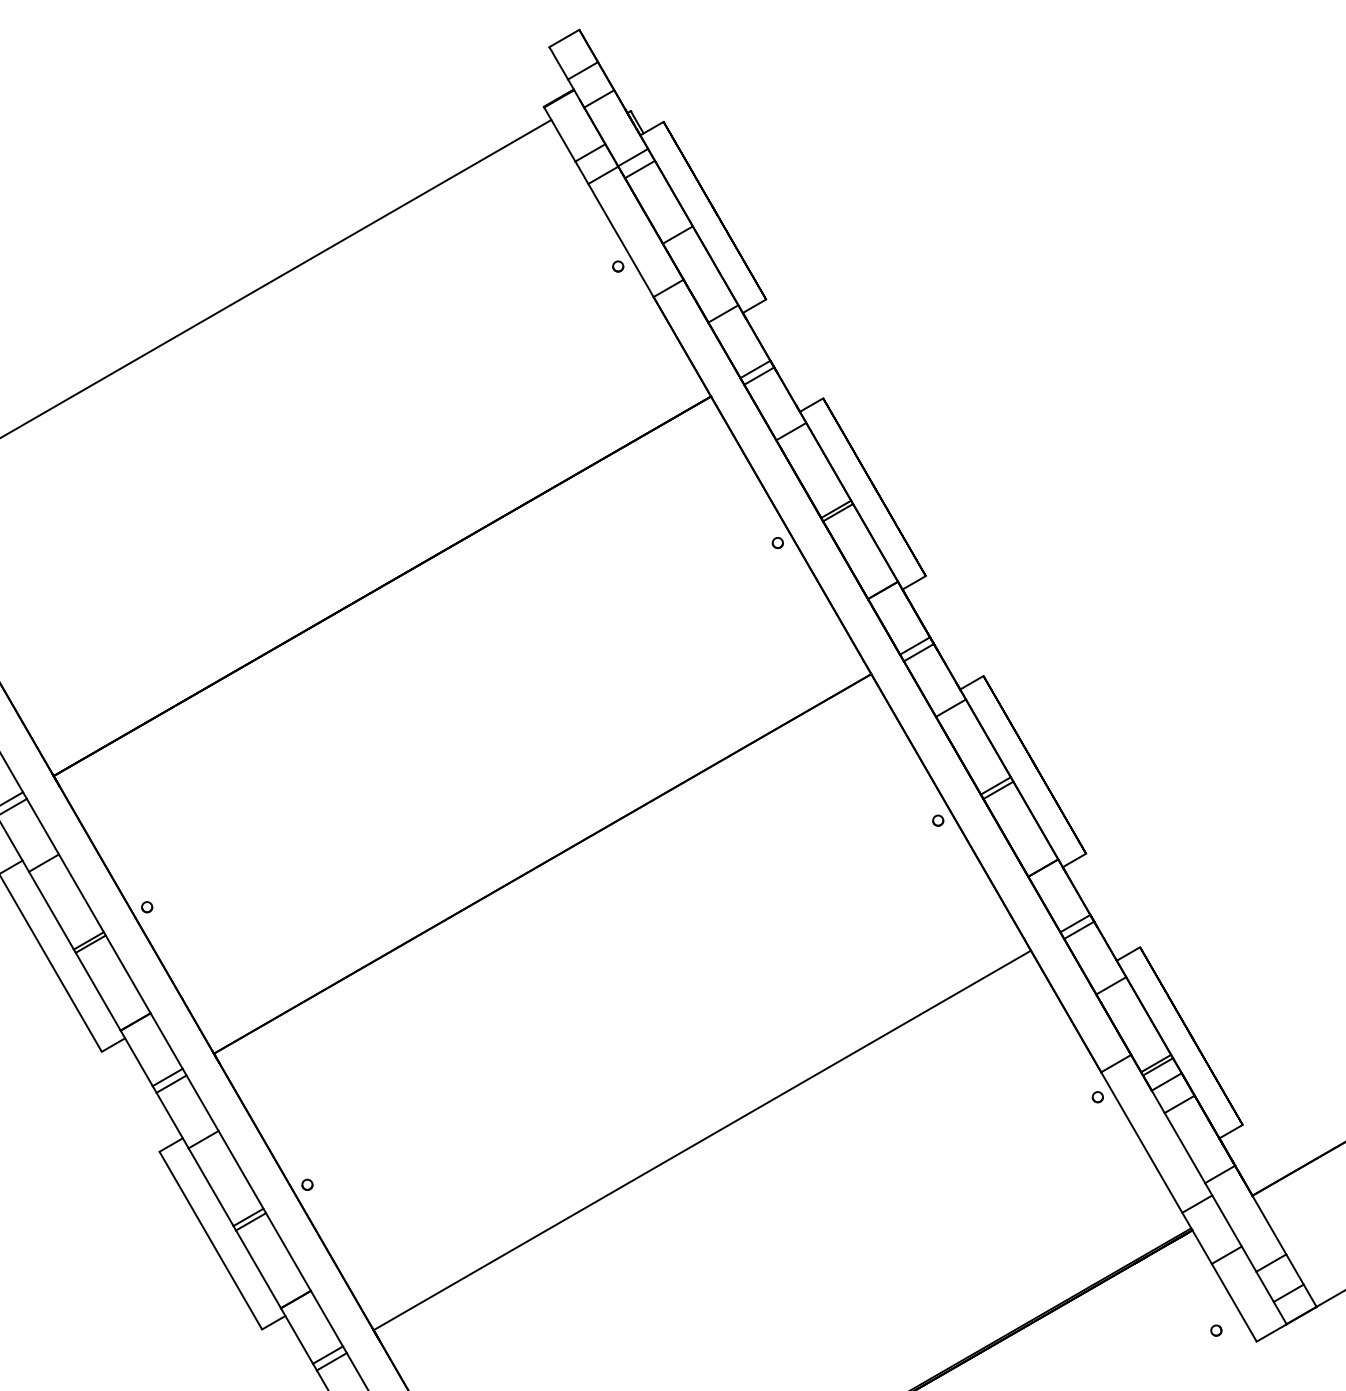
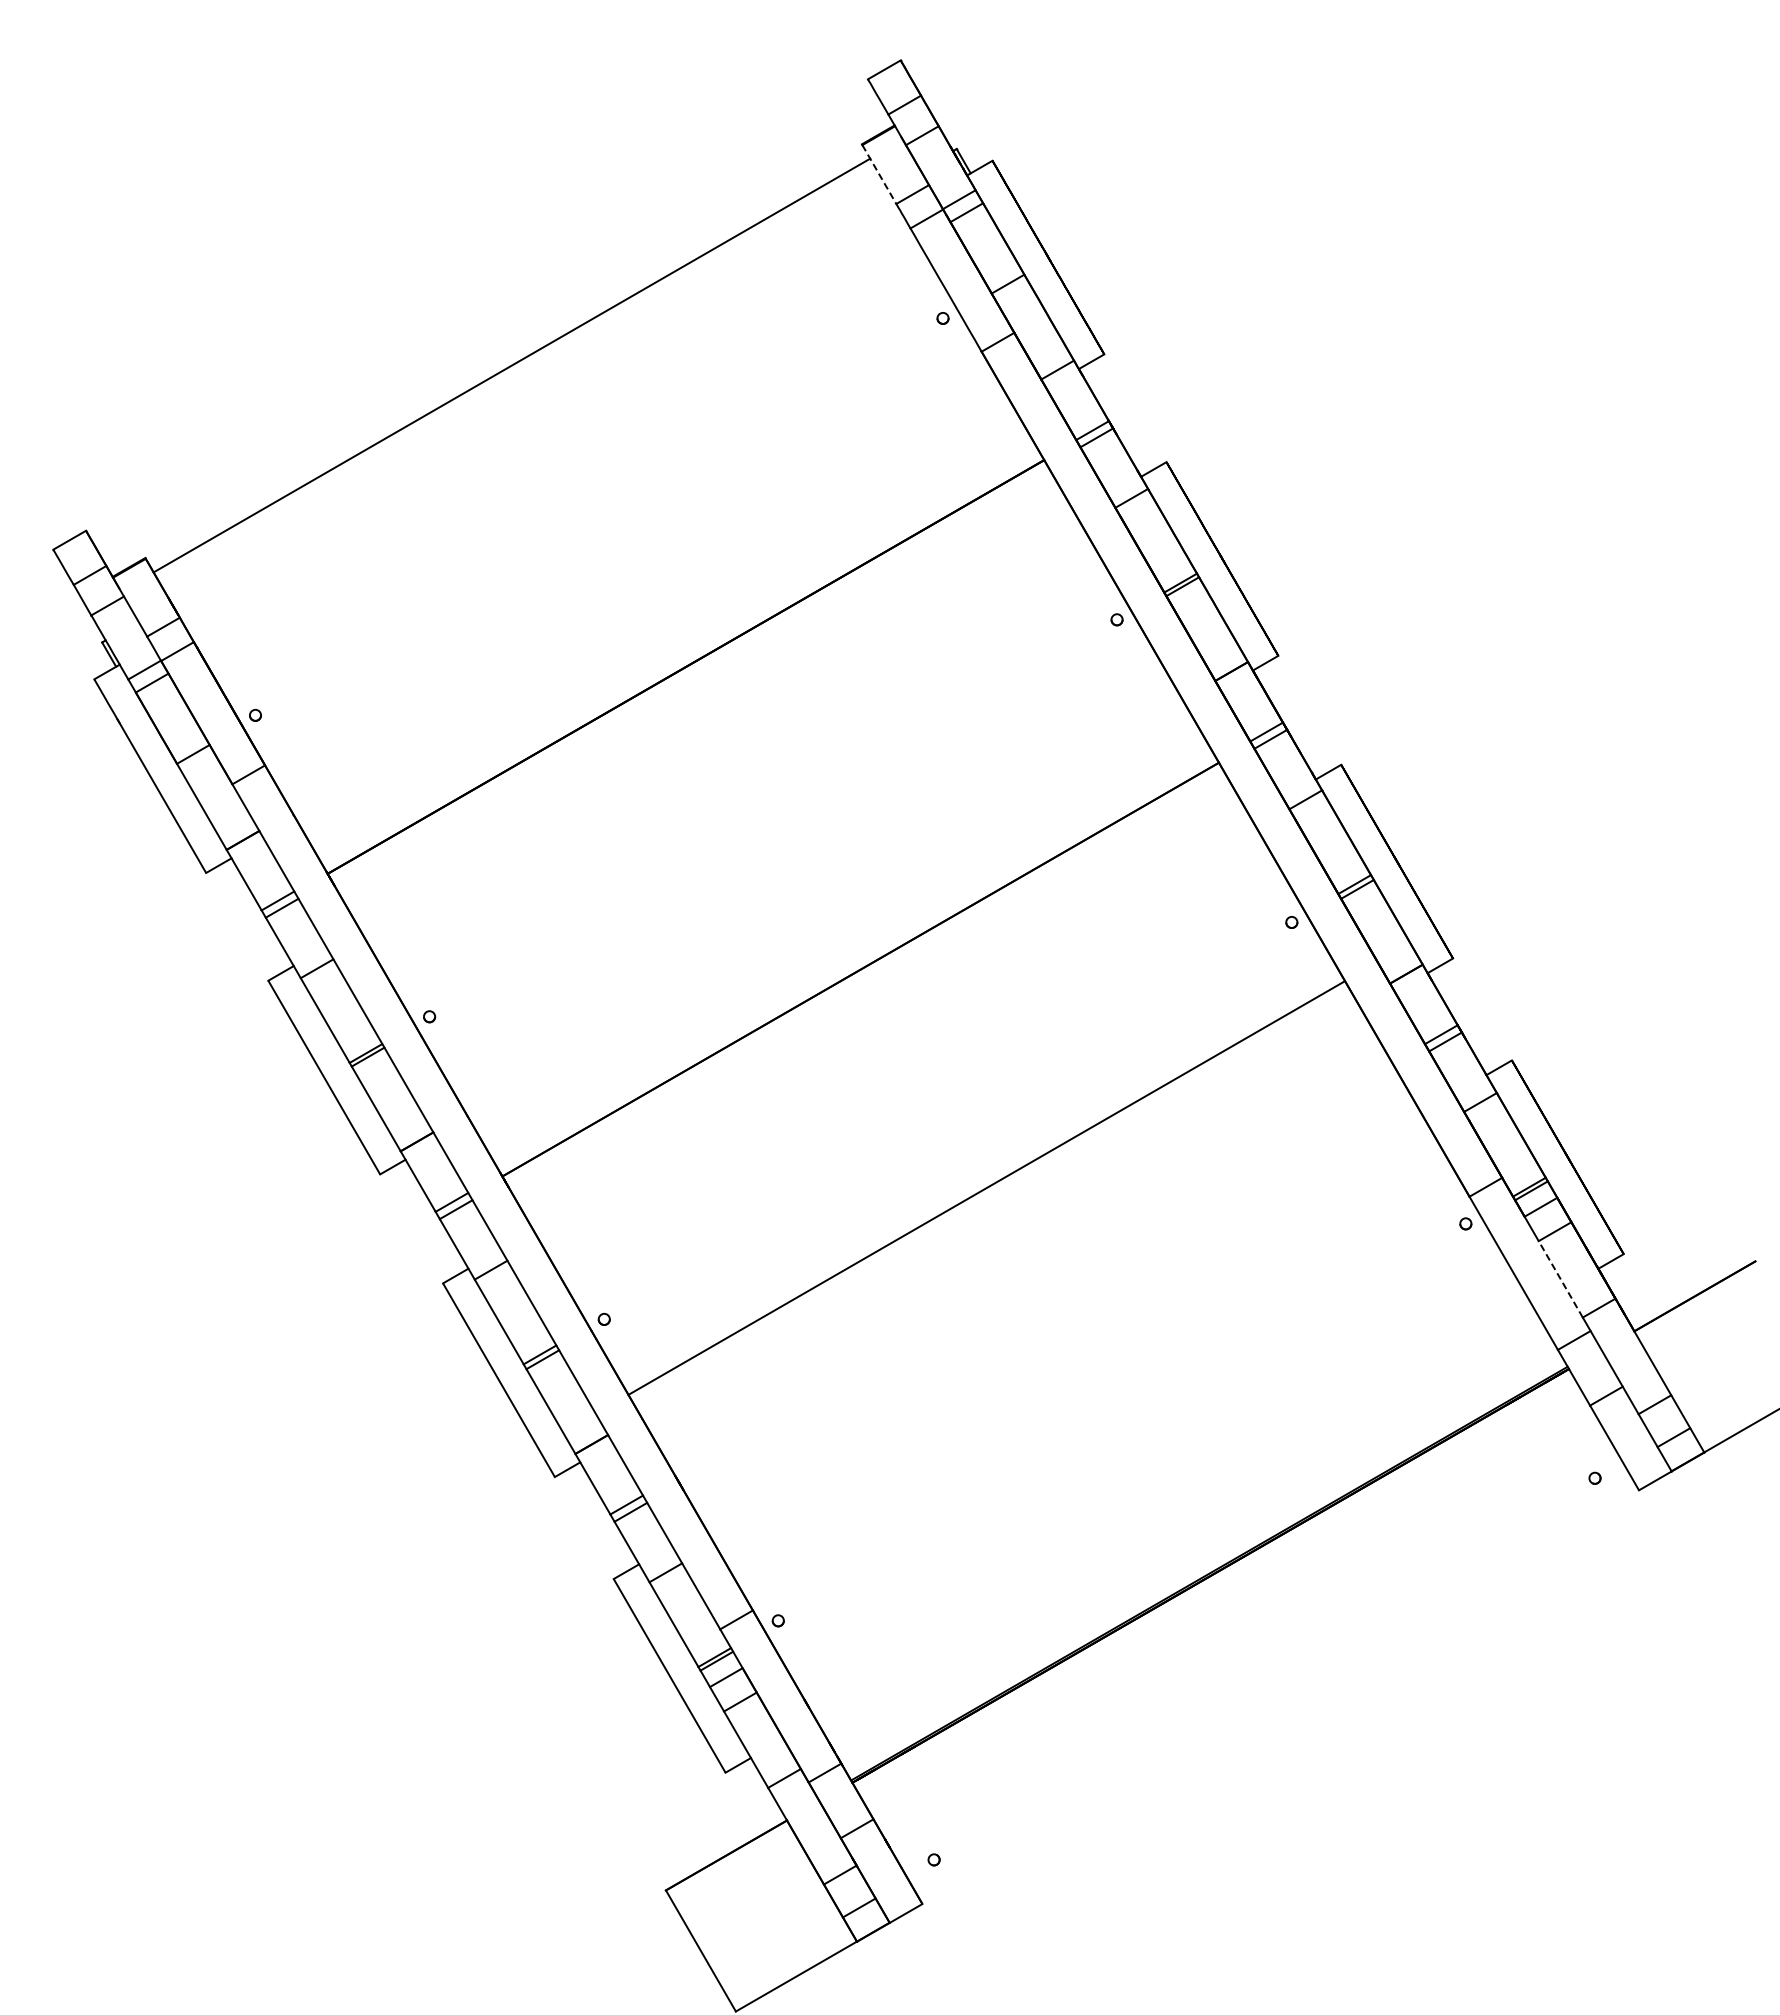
line: (559, 134) -> (879, 174), solid -> dashed
line: (702, 1139) -> (986, 1187), moved
line: (1184, 1147) -> (1560, 1278), solid -> dashed

